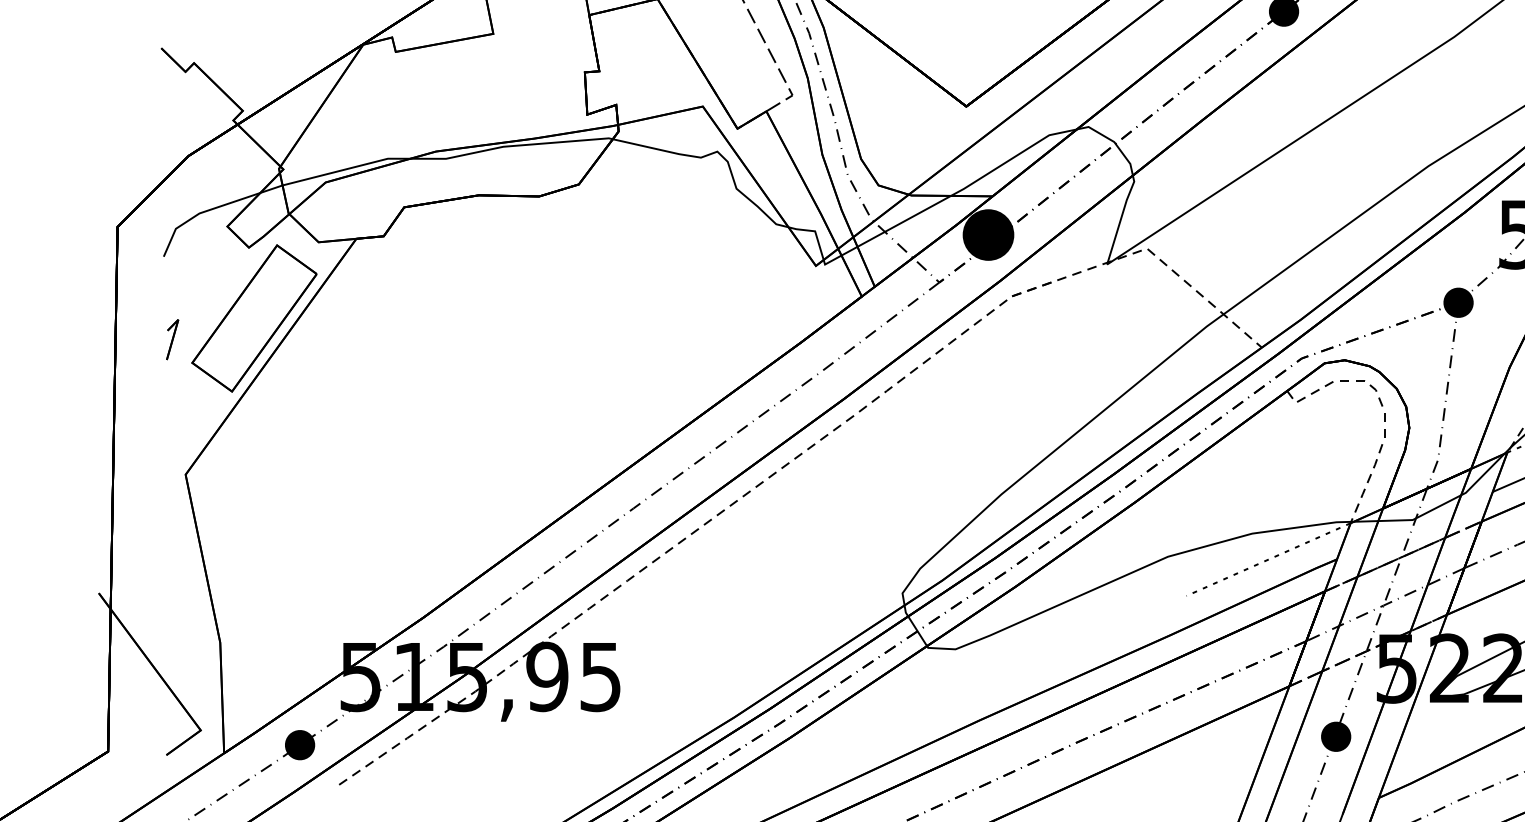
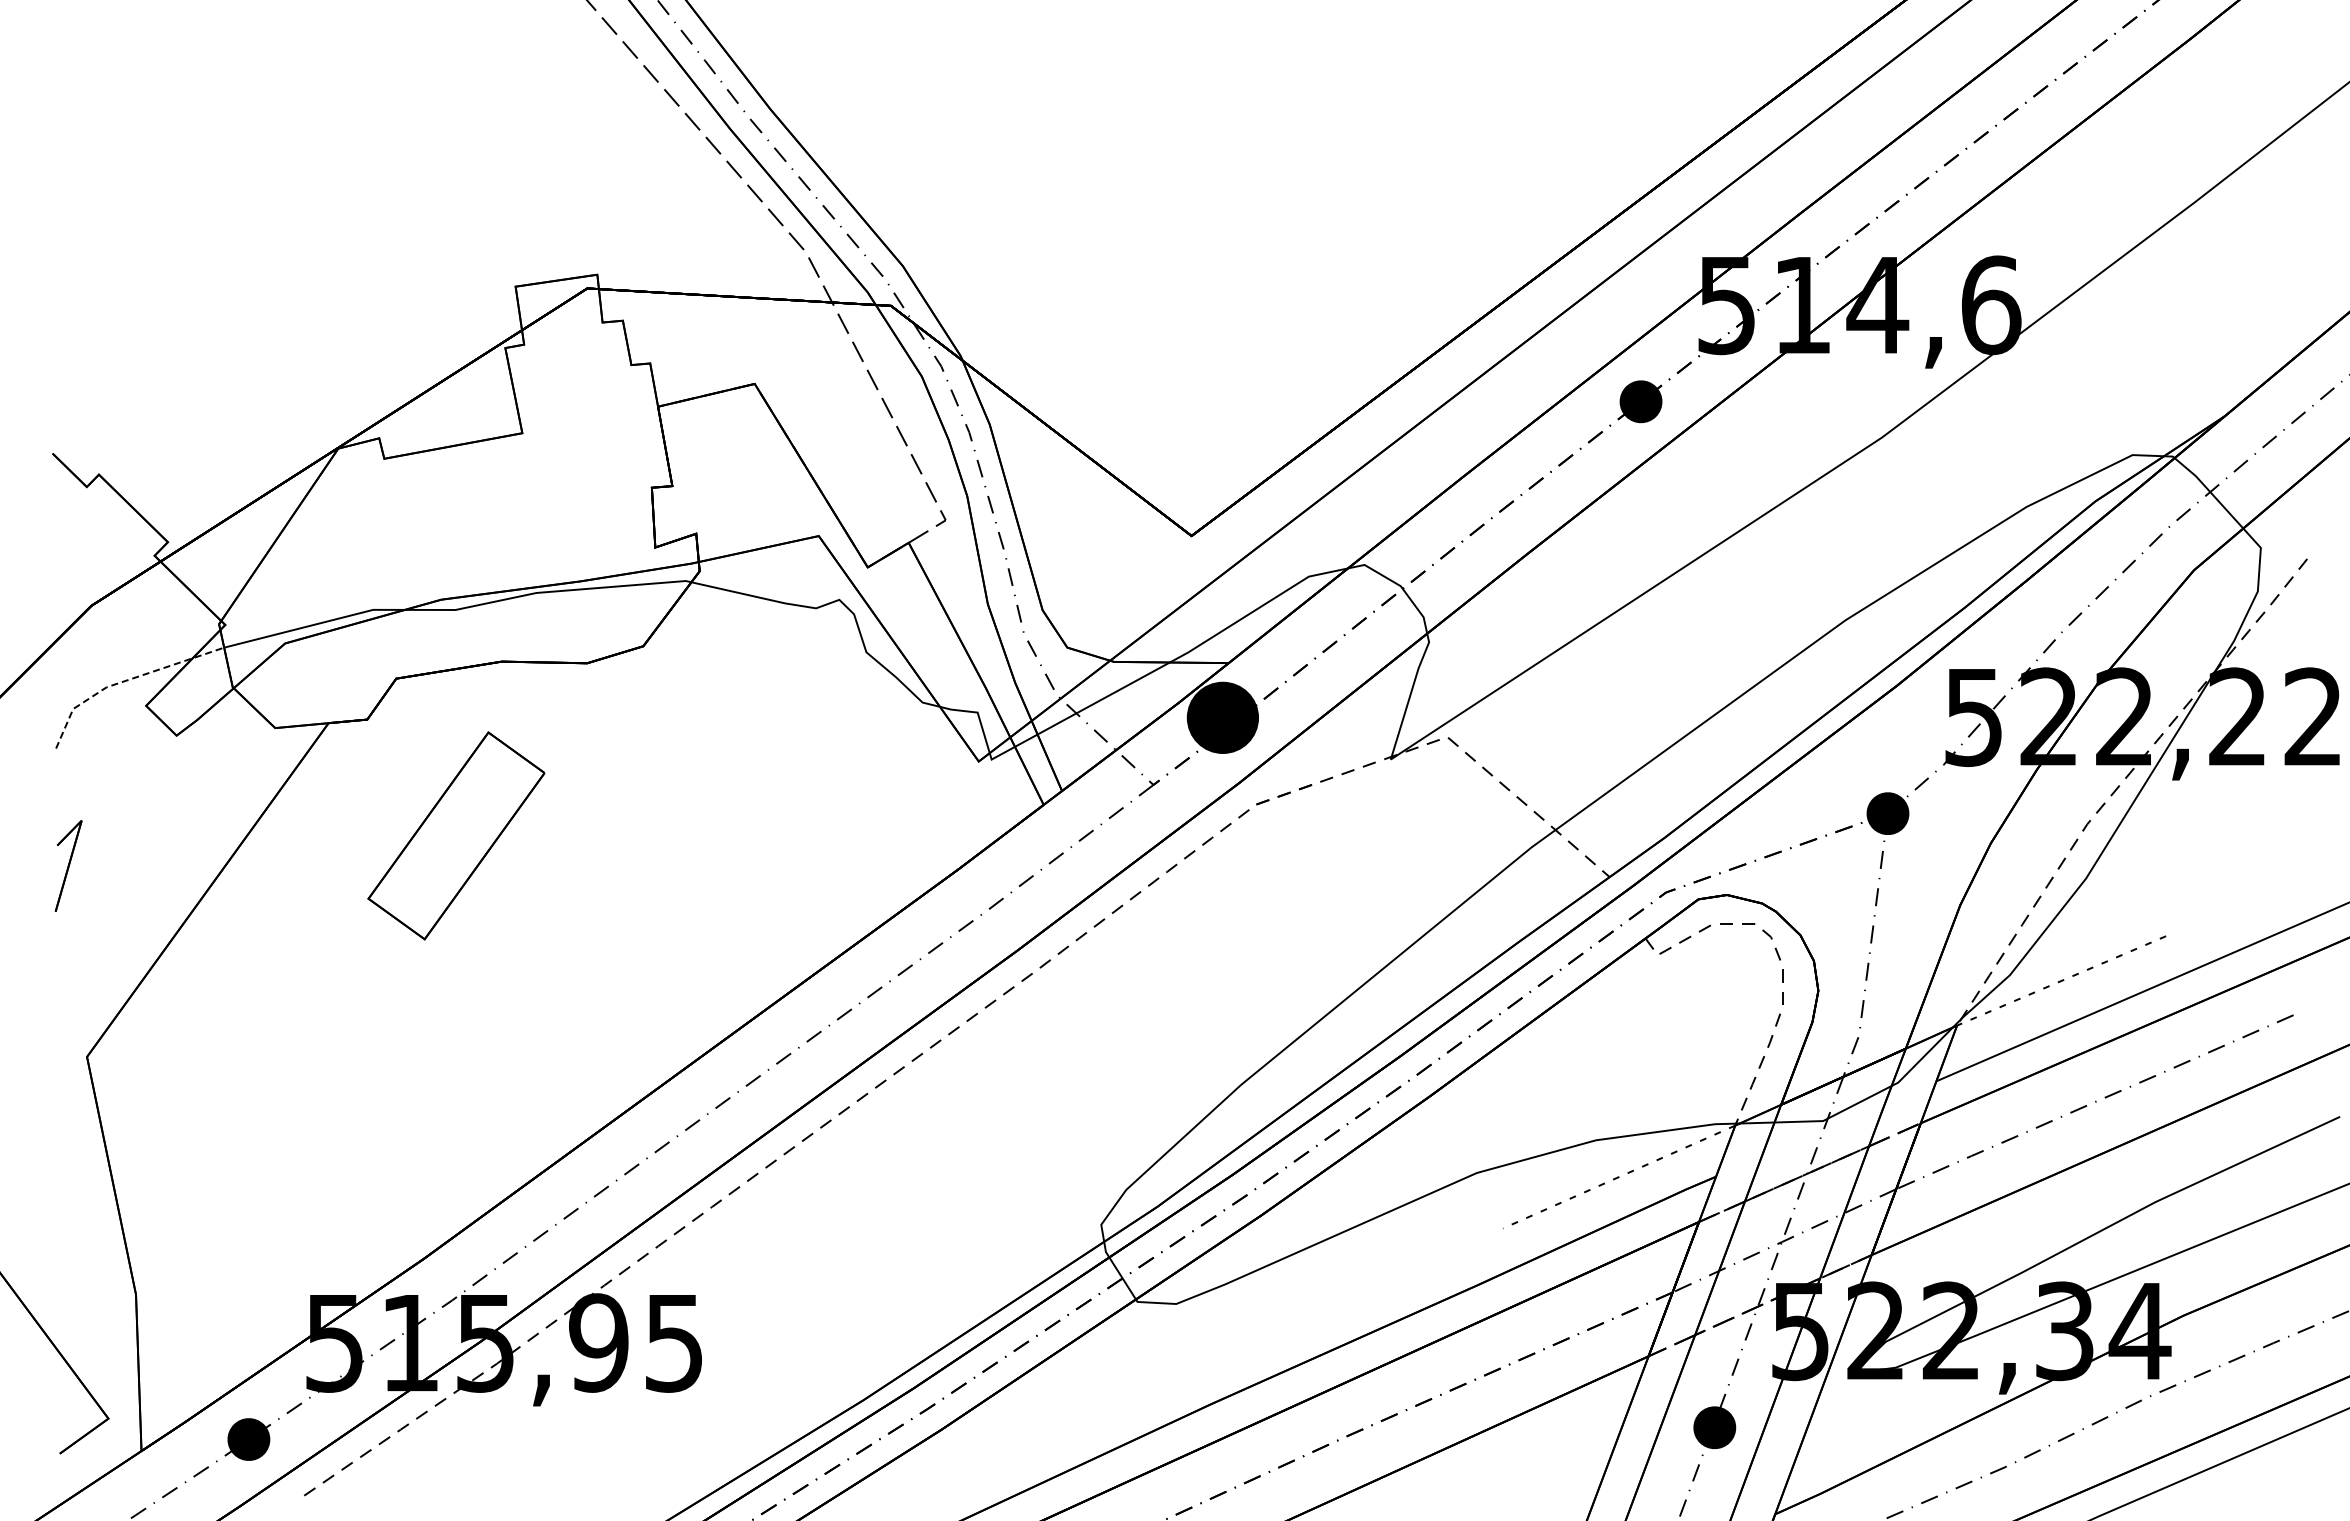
line: (212, 208) -> (125, 680), solid -> dashed
part: (254, 318) -> (456, 835), moved
part: (172, 339) -> (68, 865), size x1.6

